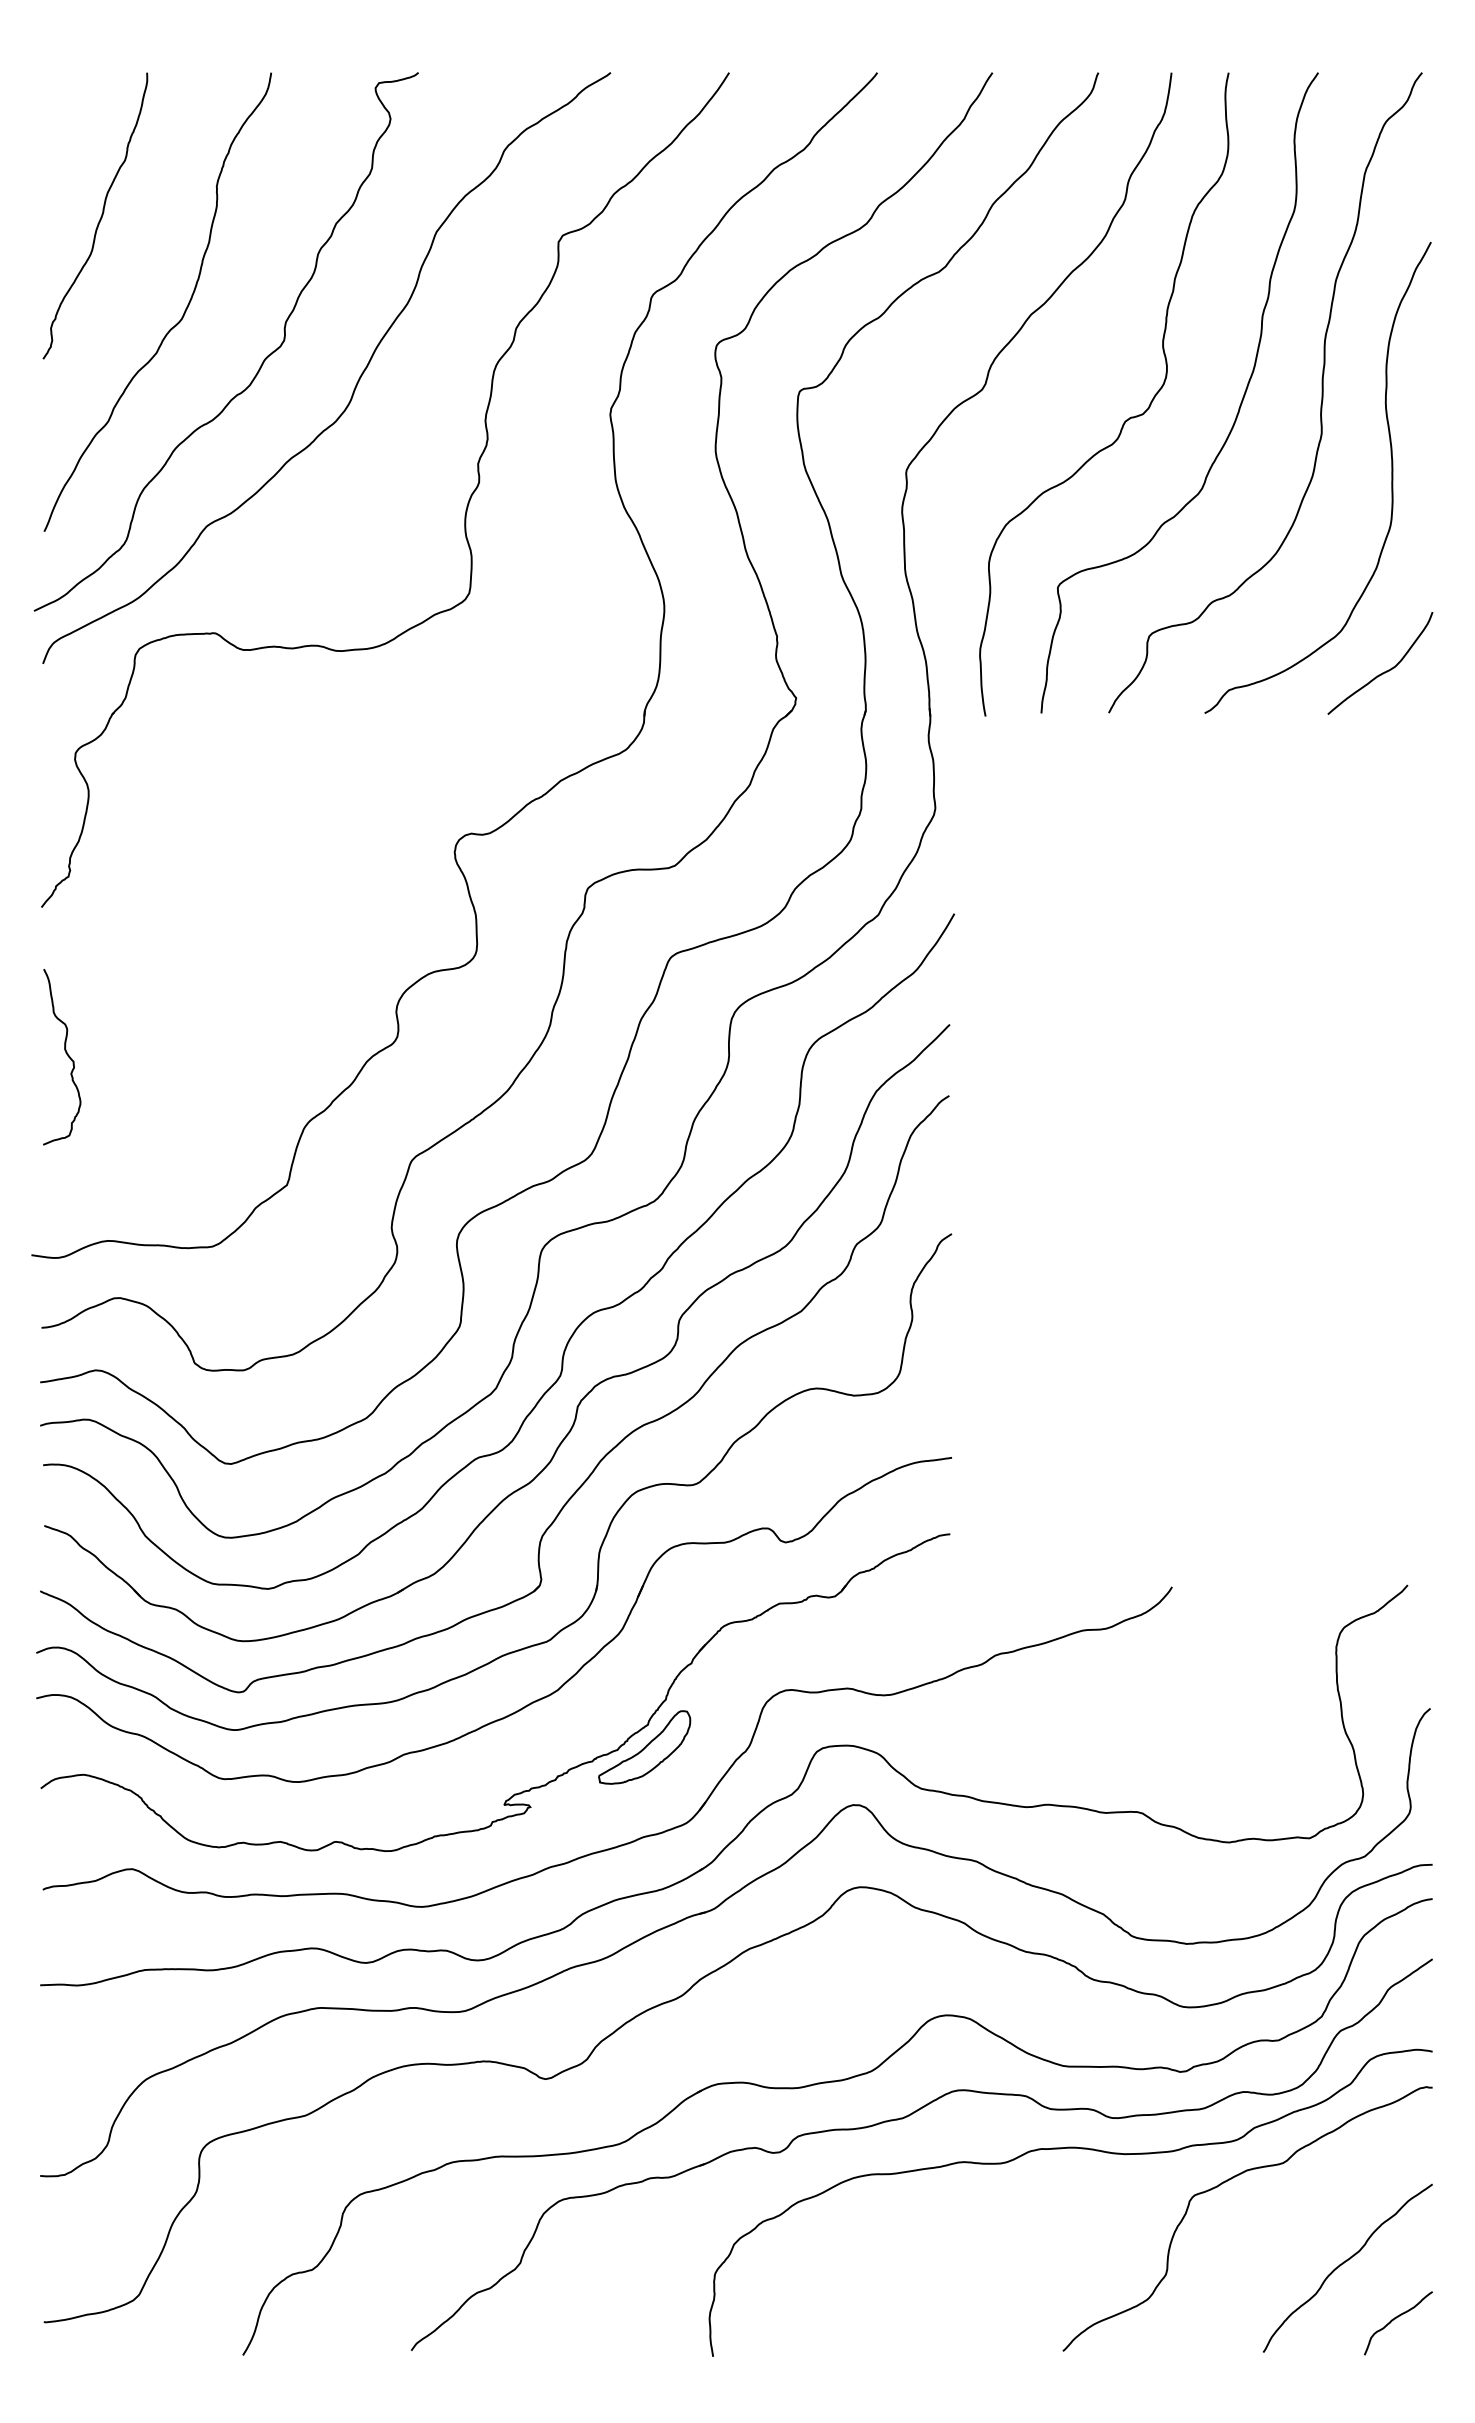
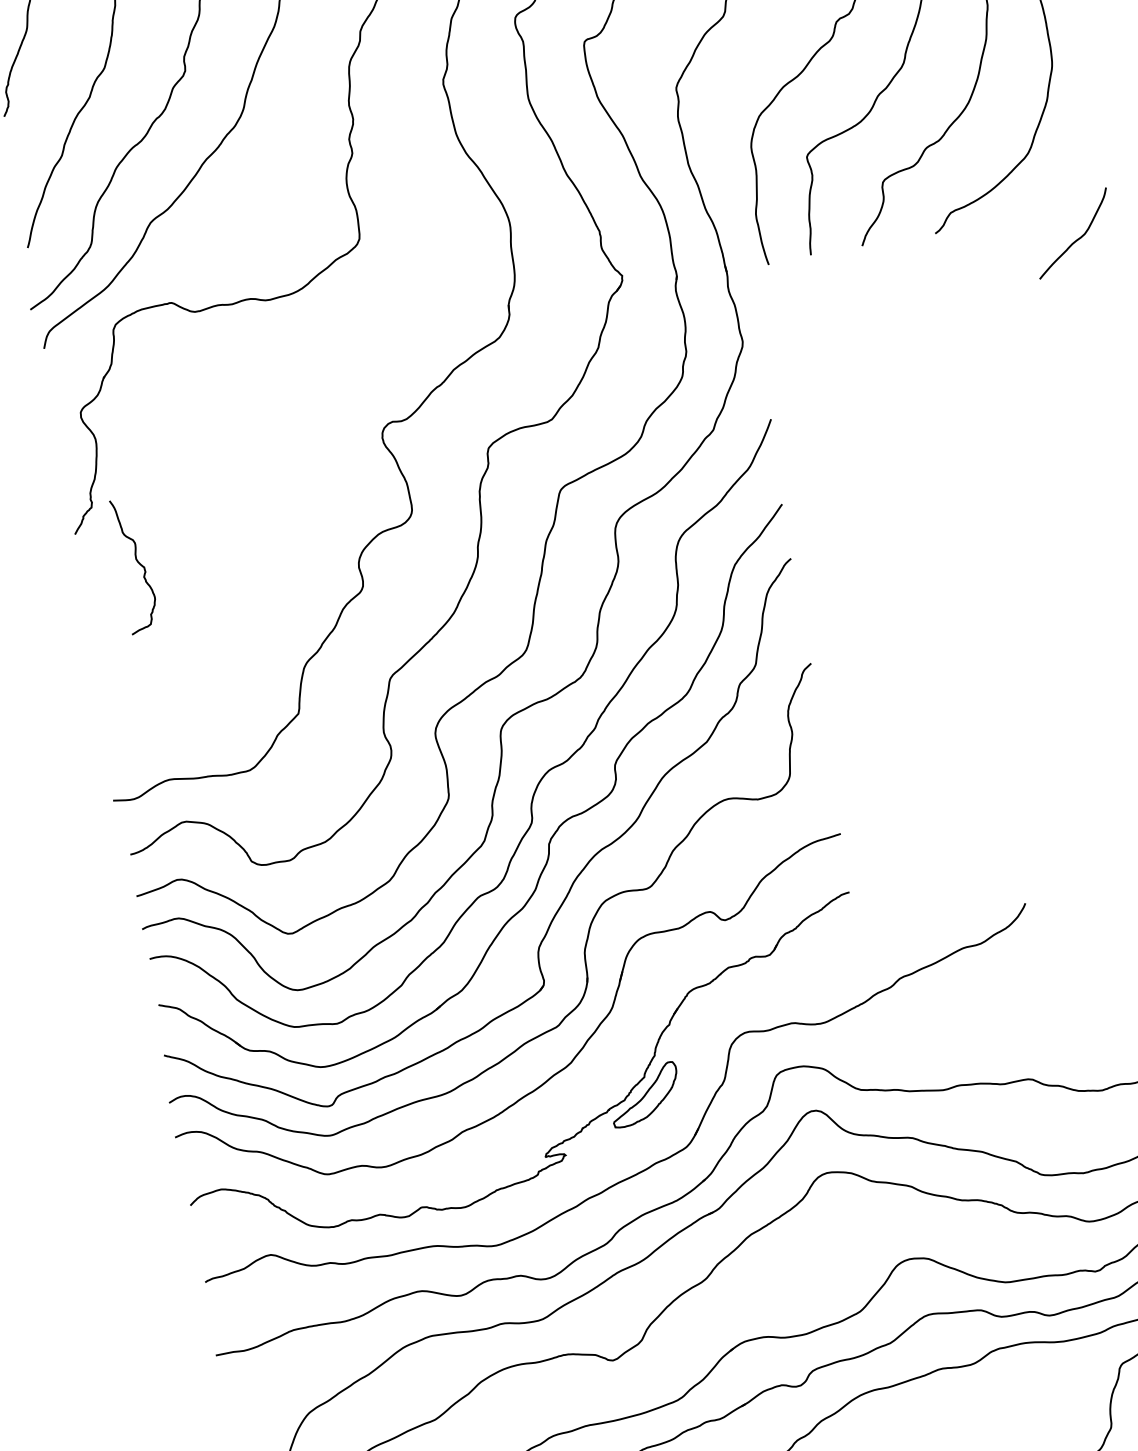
curve: (1384, 671) -> (1077, 239), moved
curve: (65, 1053) -> (137, 562), moved

